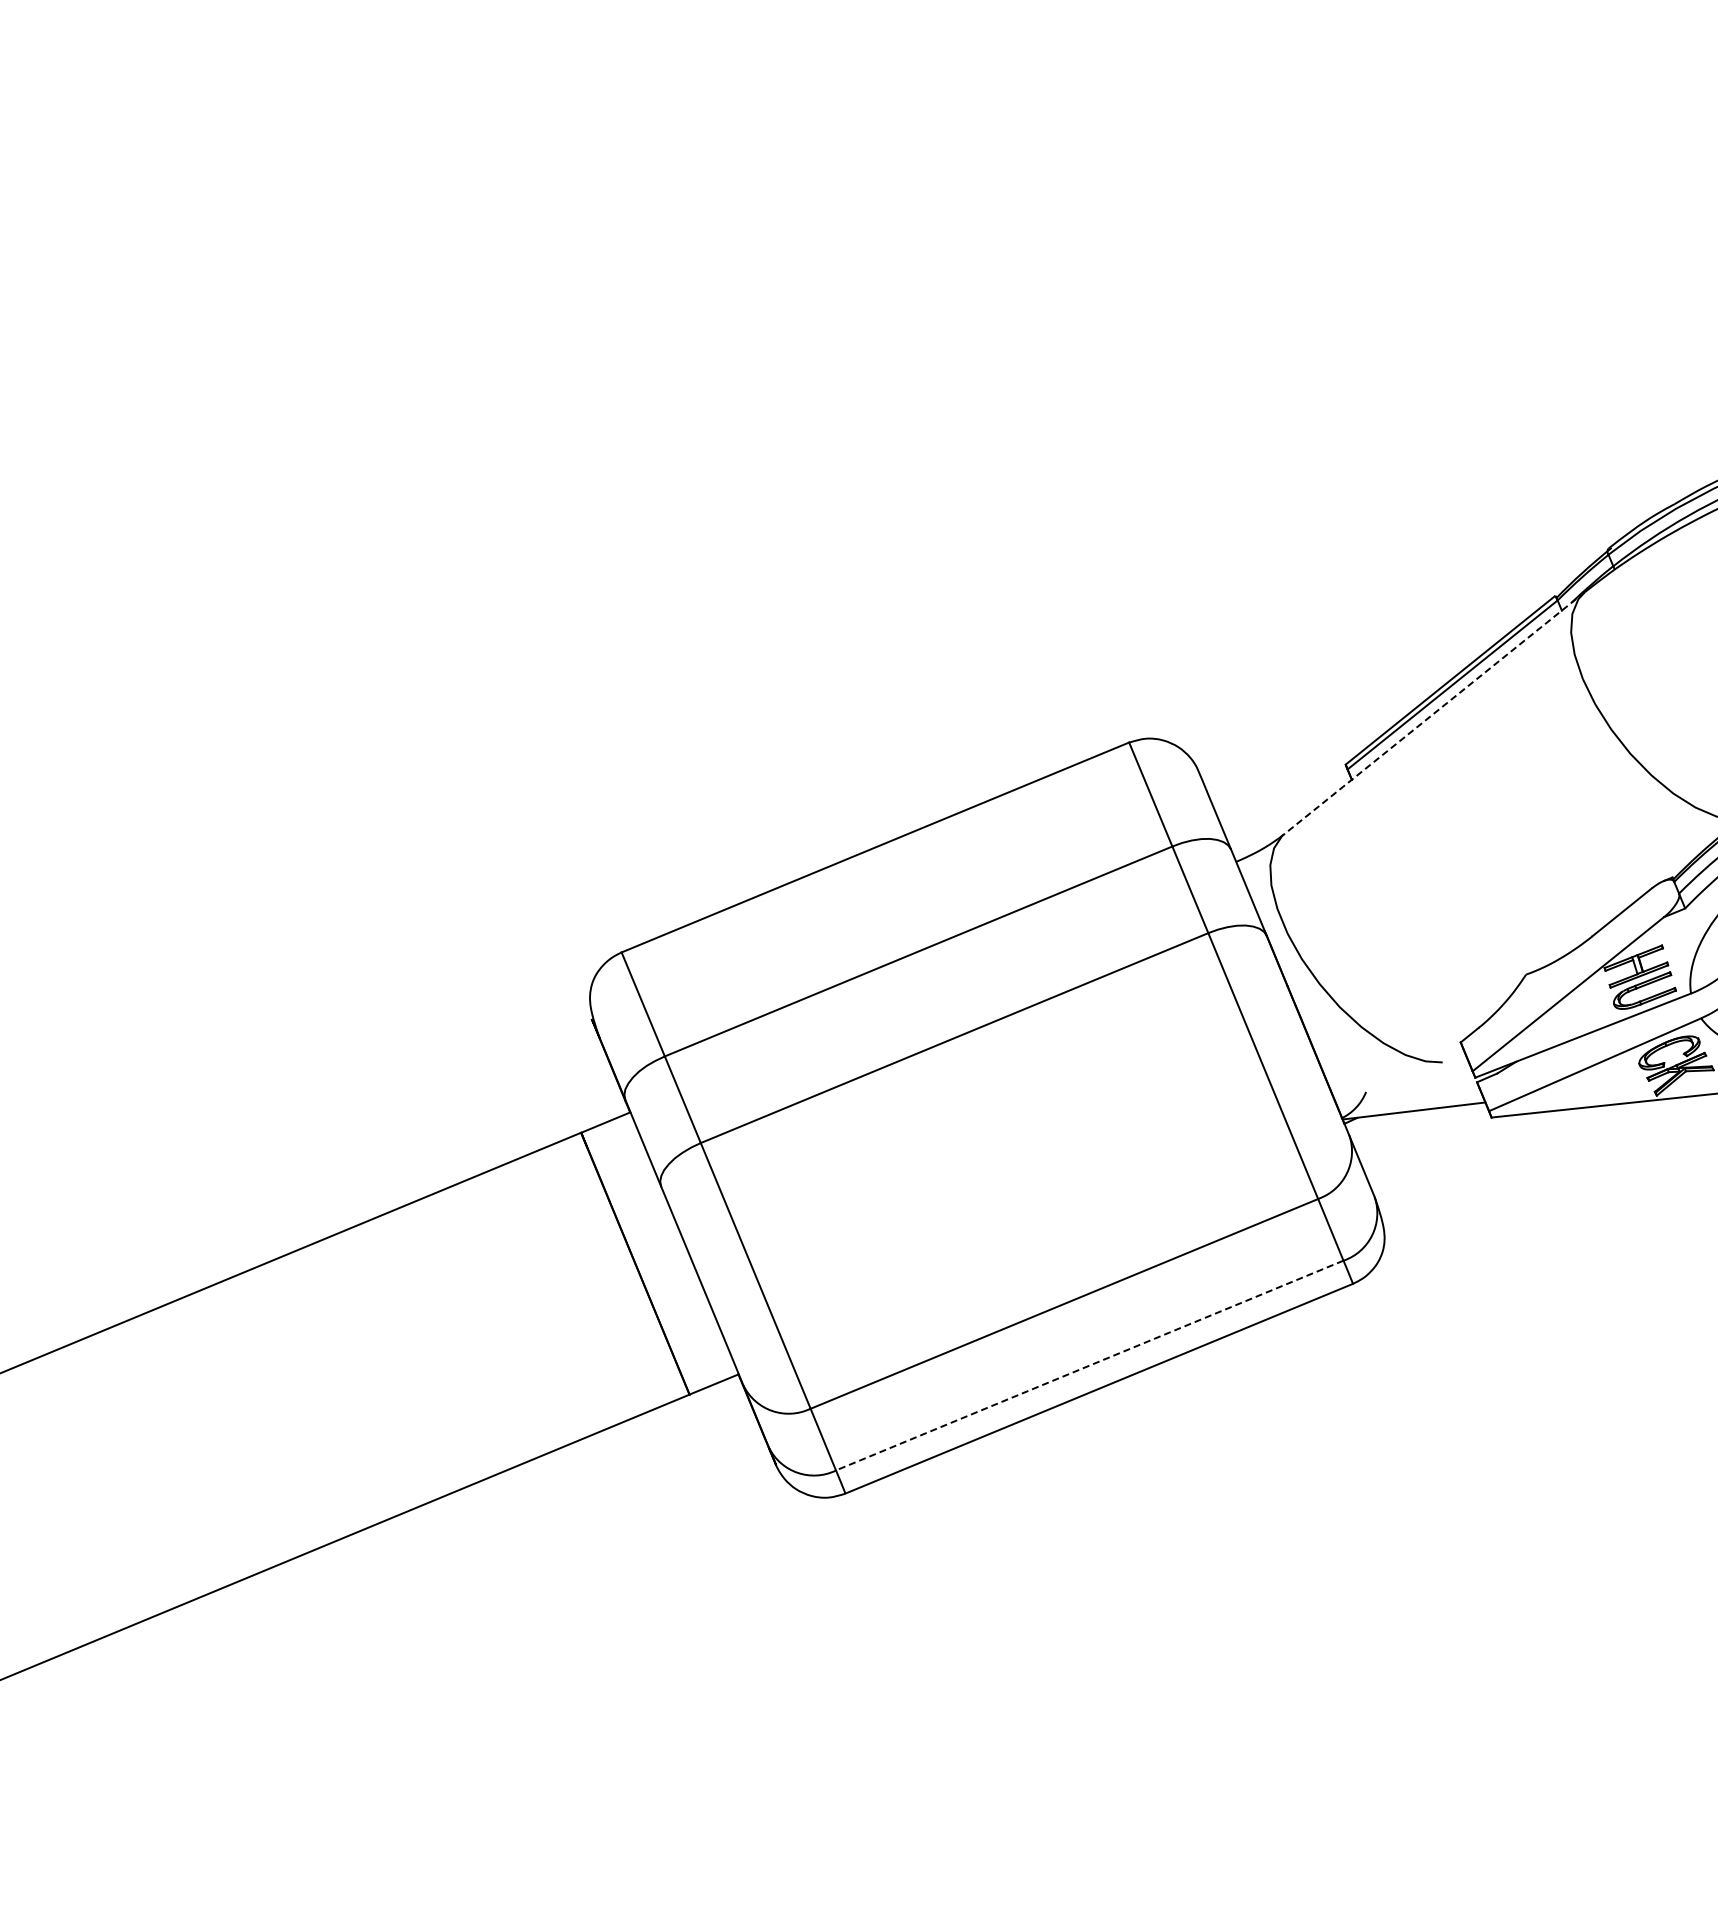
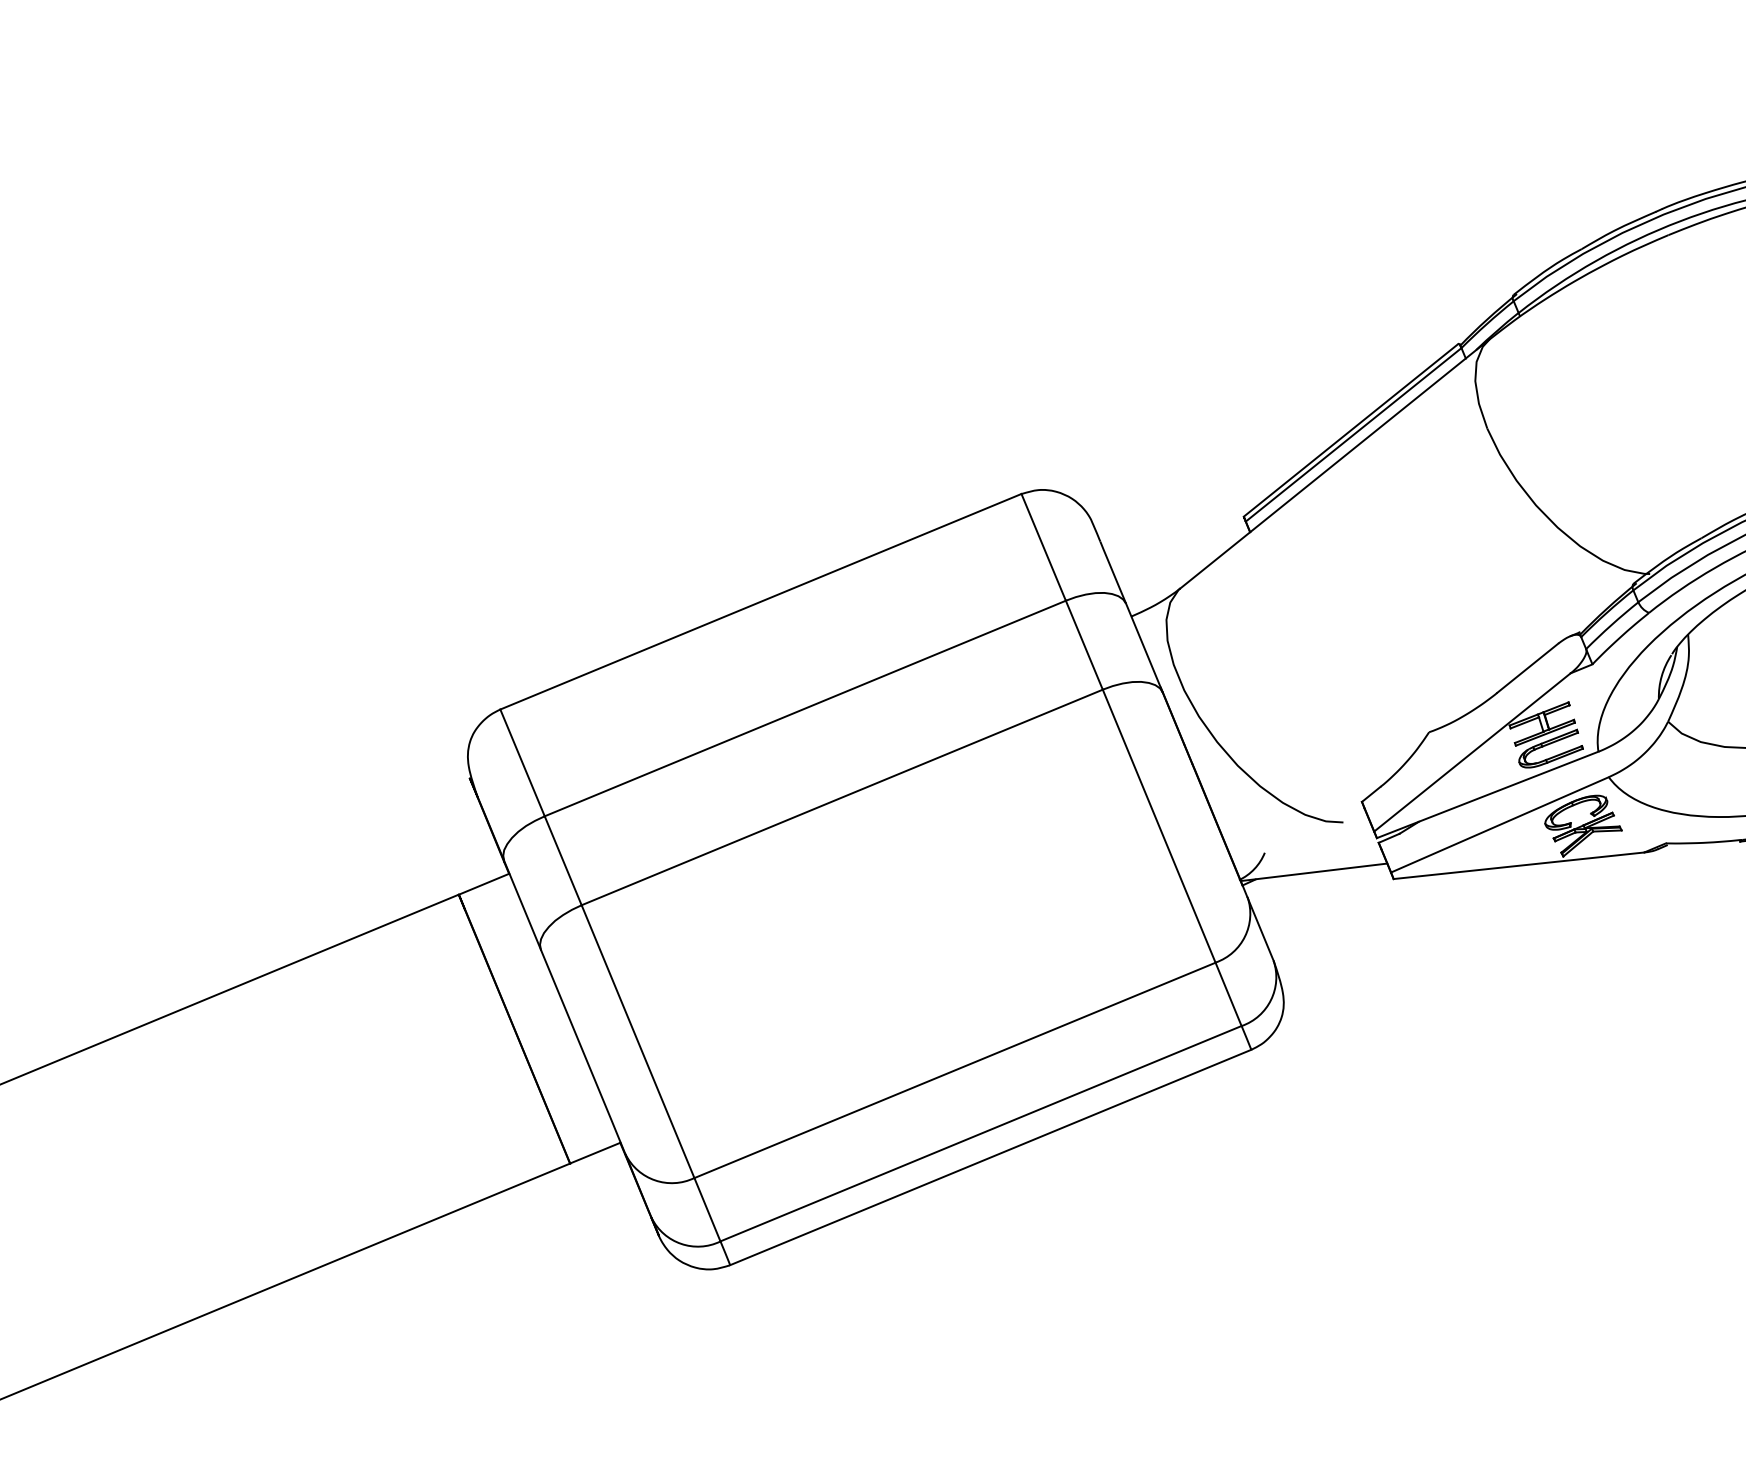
line: (1433, 713) -> (1333, 464), dashed -> solid
line: (1089, 1365) -> (980, 1133), dashed -> solid

